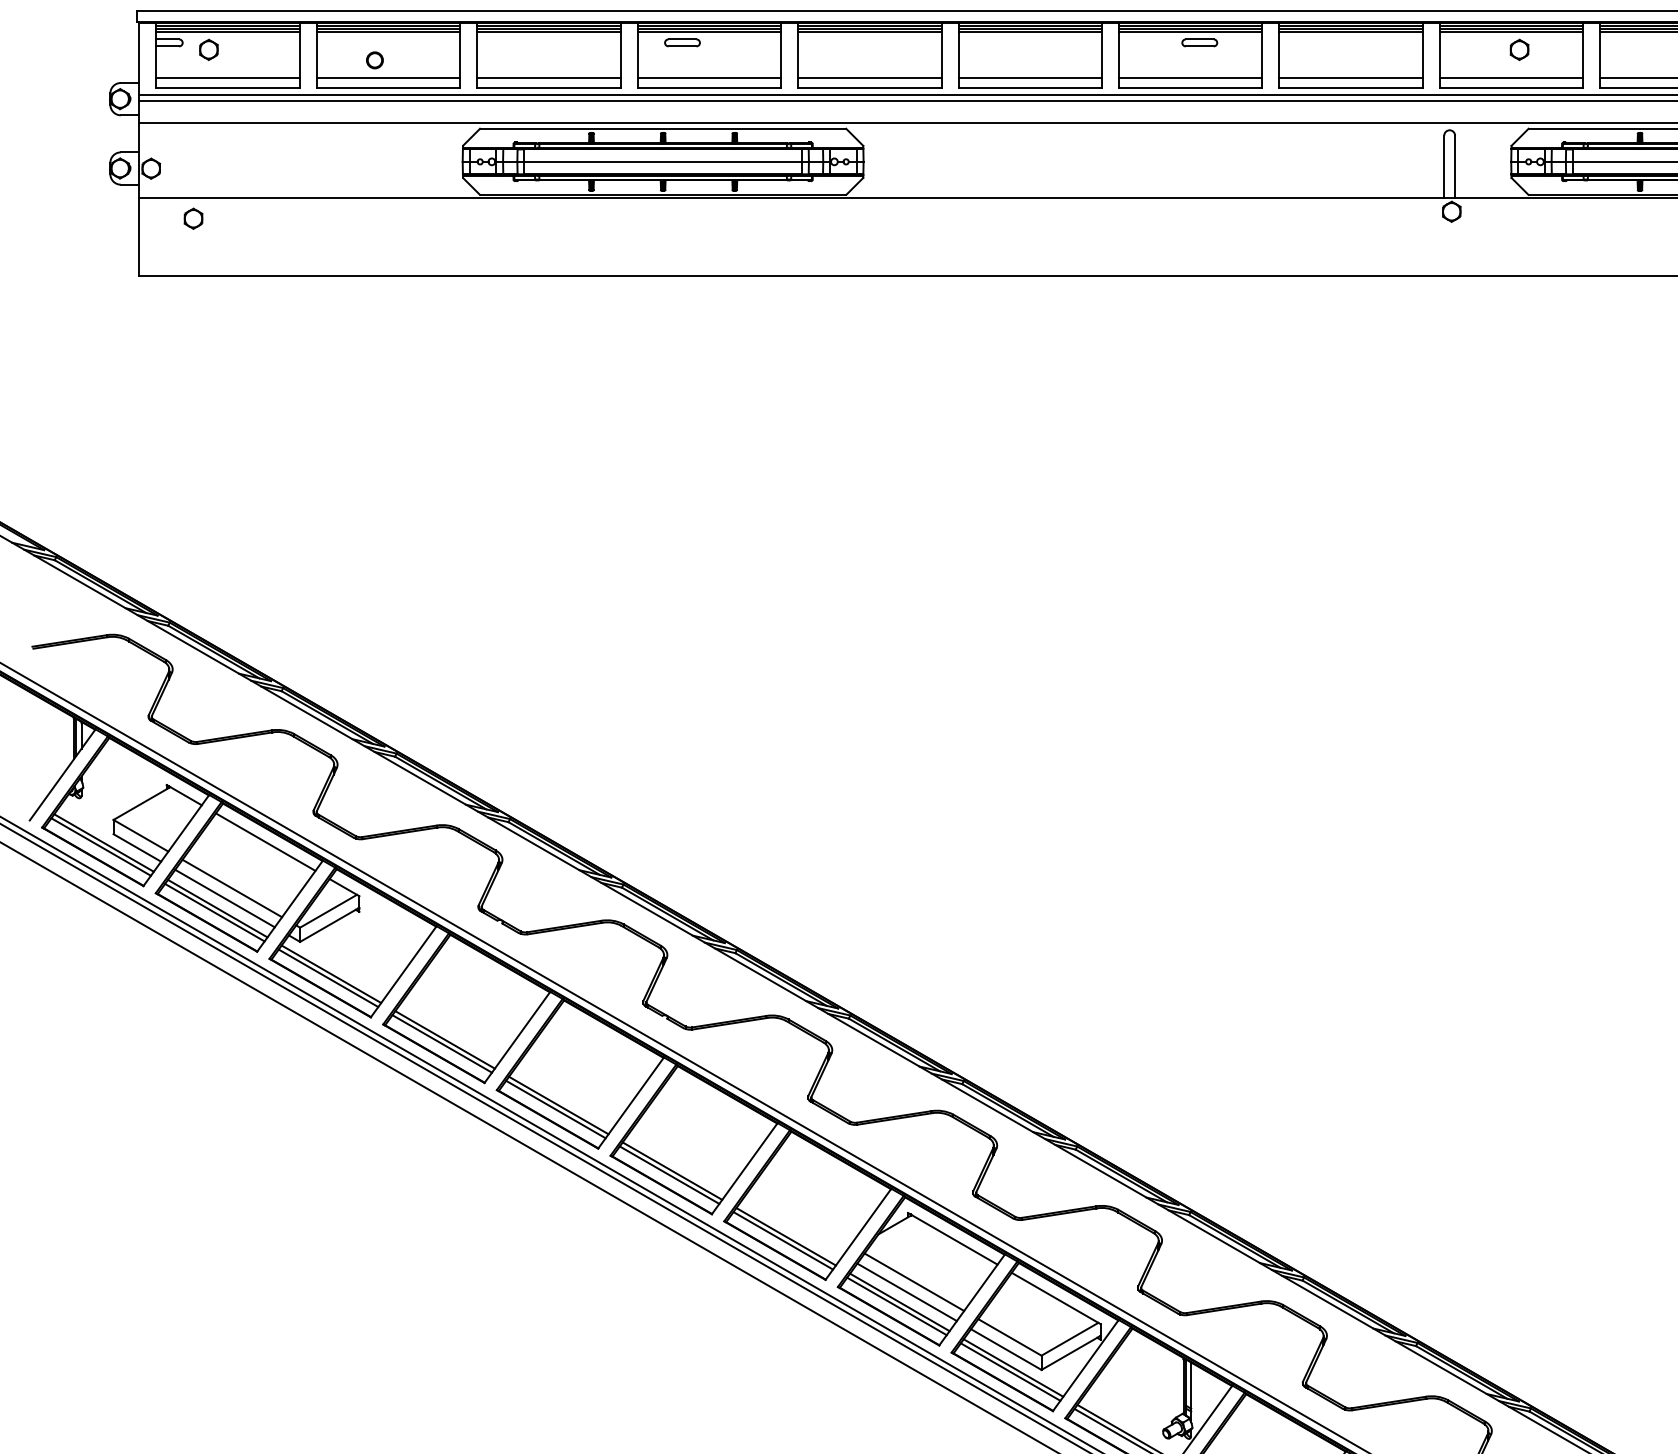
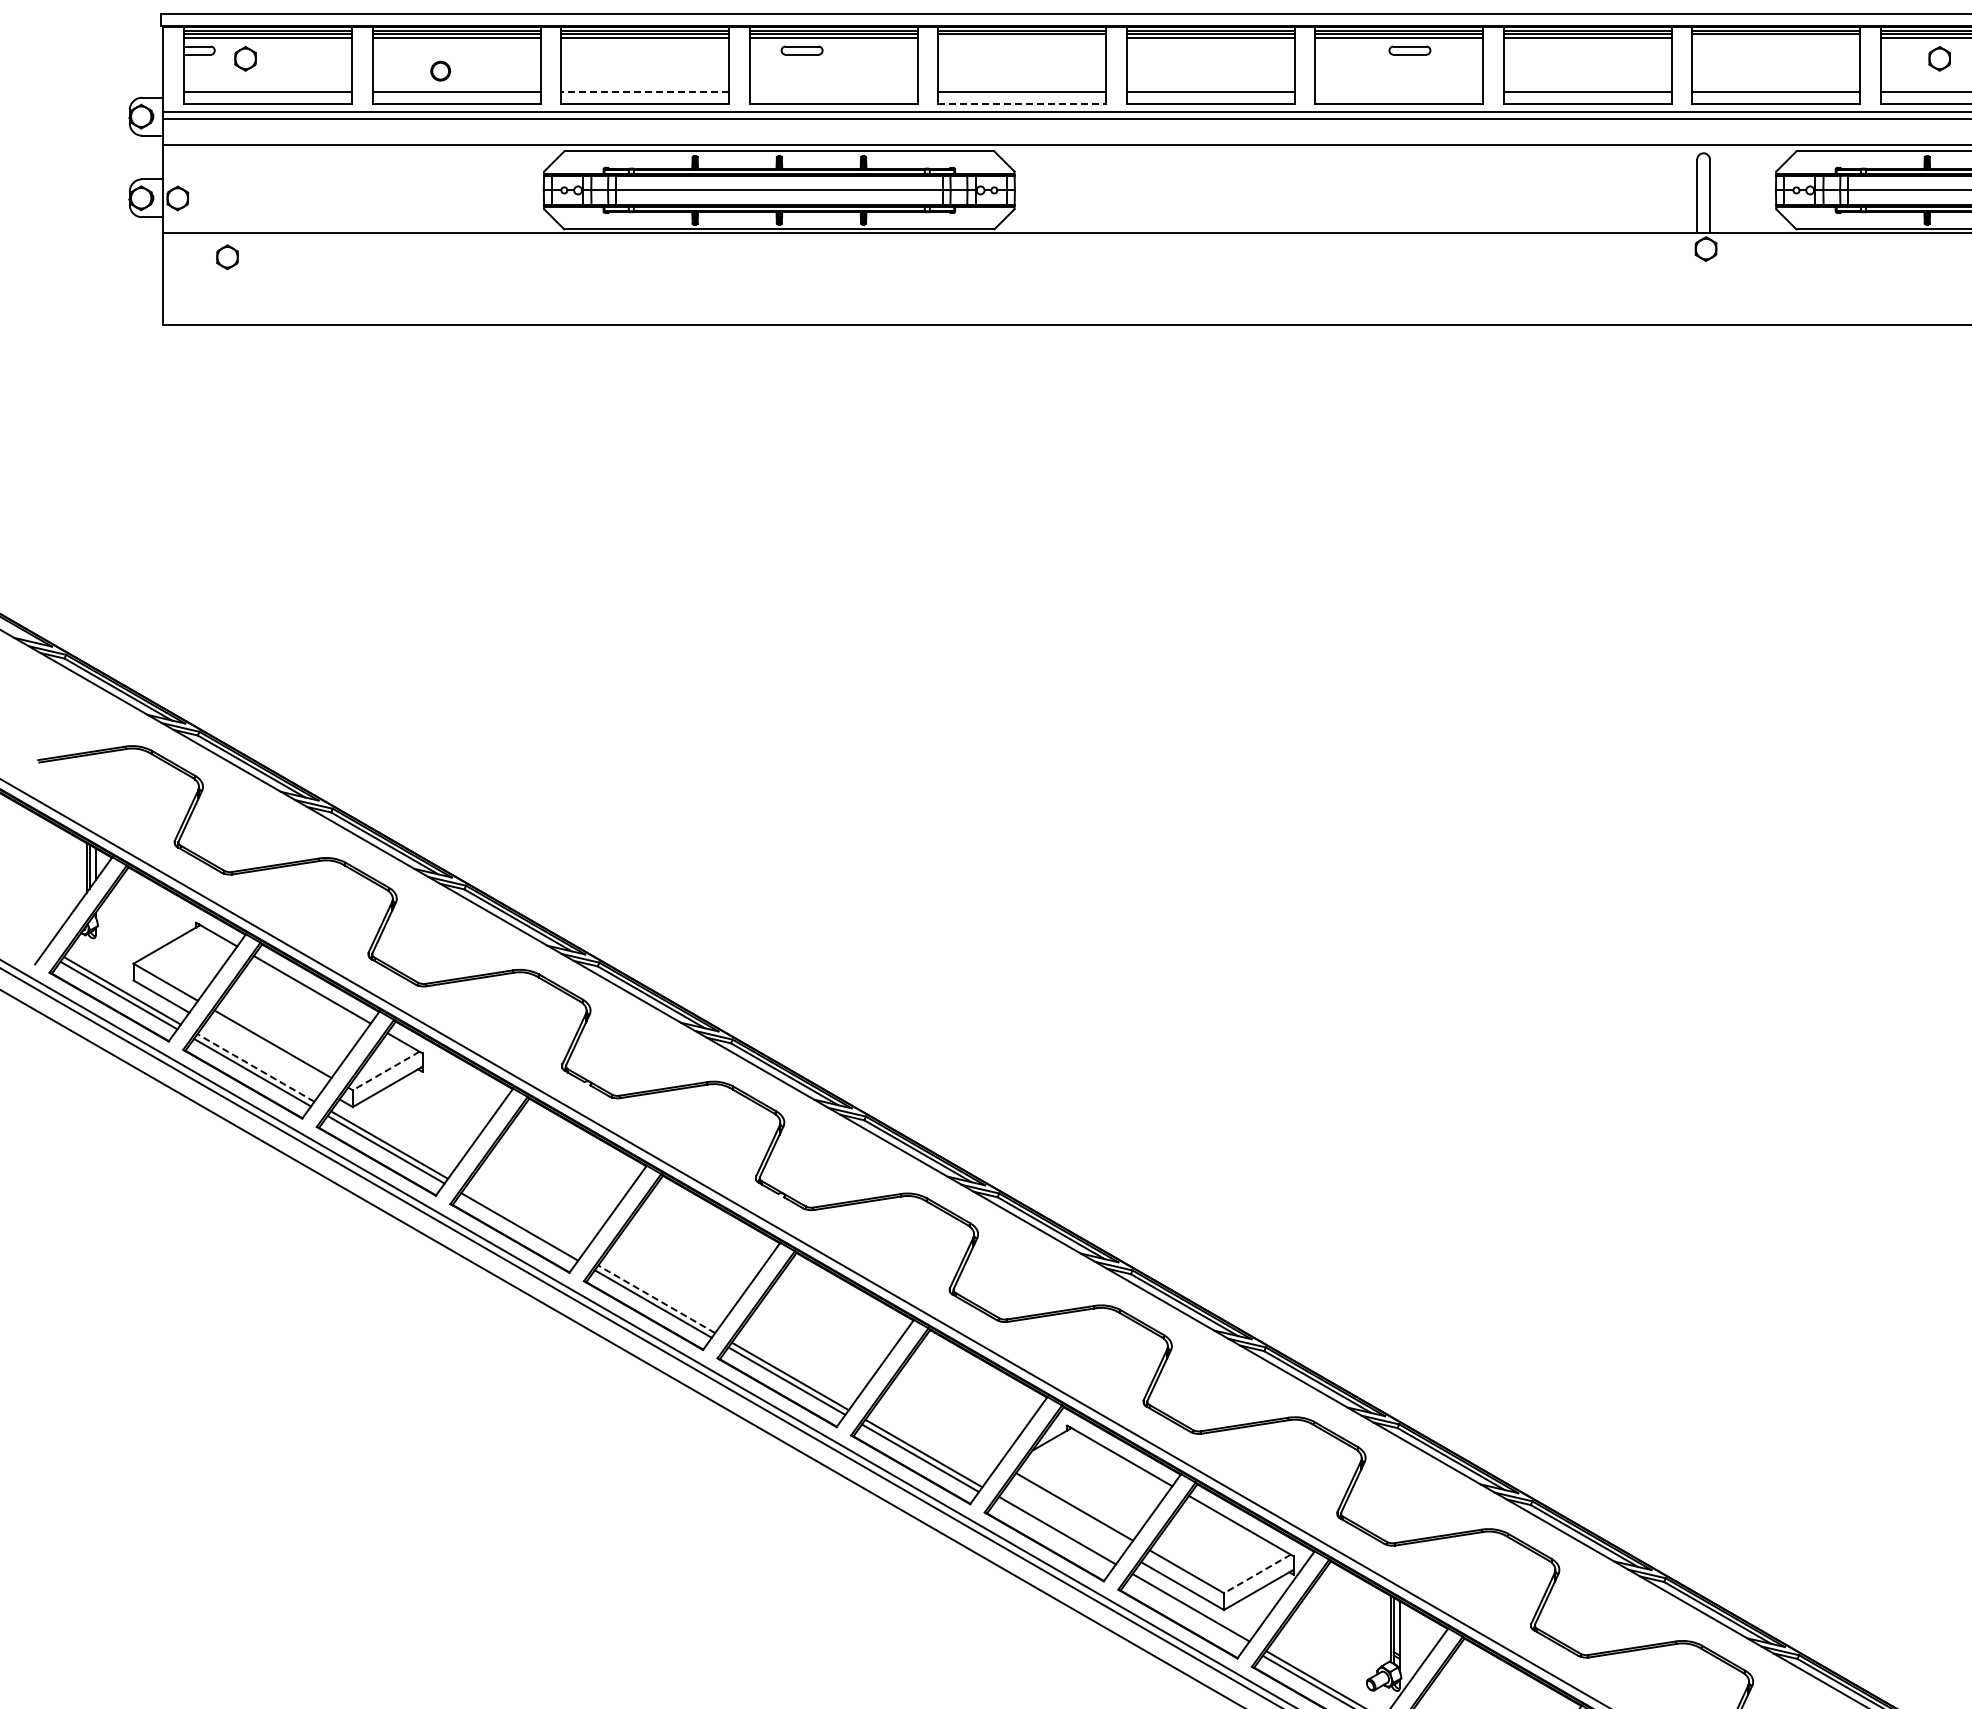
line: (870, 32) -> (1022, 38), removed
line: (1511, 32) -> (1776, 38), removed
part: (1519, 49) -> (1939, 58), moved
line: (548, 77) -> (644, 91), solid -> dashed
line: (709, 77) -> (833, 91), removed
line: (1190, 77) -> (1399, 91), removed
line: (870, 88) -> (1022, 104), solid -> dashed
line: (225, 898) -> (264, 1055), removed
line: (217, 908) -> (255, 1067), solid -> dashed
line: (328, 911) -> (386, 1071), solid -> dashed
line: (444, 1039) -> (522, 1221), removed
line: (558, 1105) -> (656, 1299), solid -> dashed
line: (906, 1292) -> (1065, 1518), removed
line: (896, 1306) -> (1053, 1535), removed
line: (1070, 1338) -> (1257, 1573), solid -> dashed
line: (1010, 1372) -> (1187, 1612), removed

